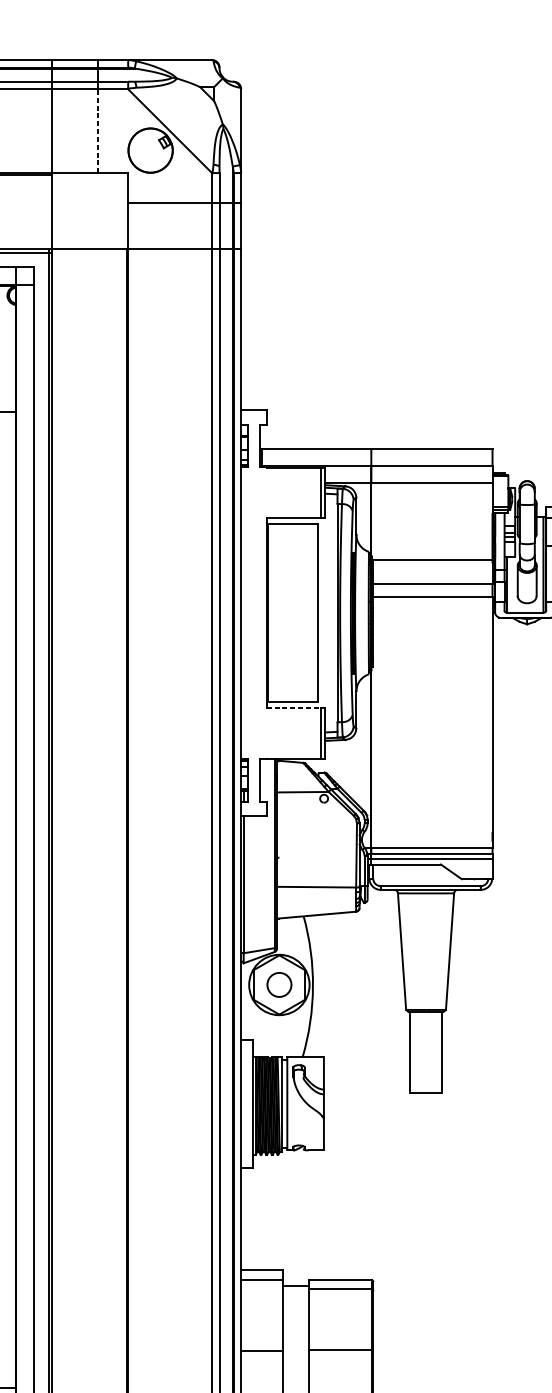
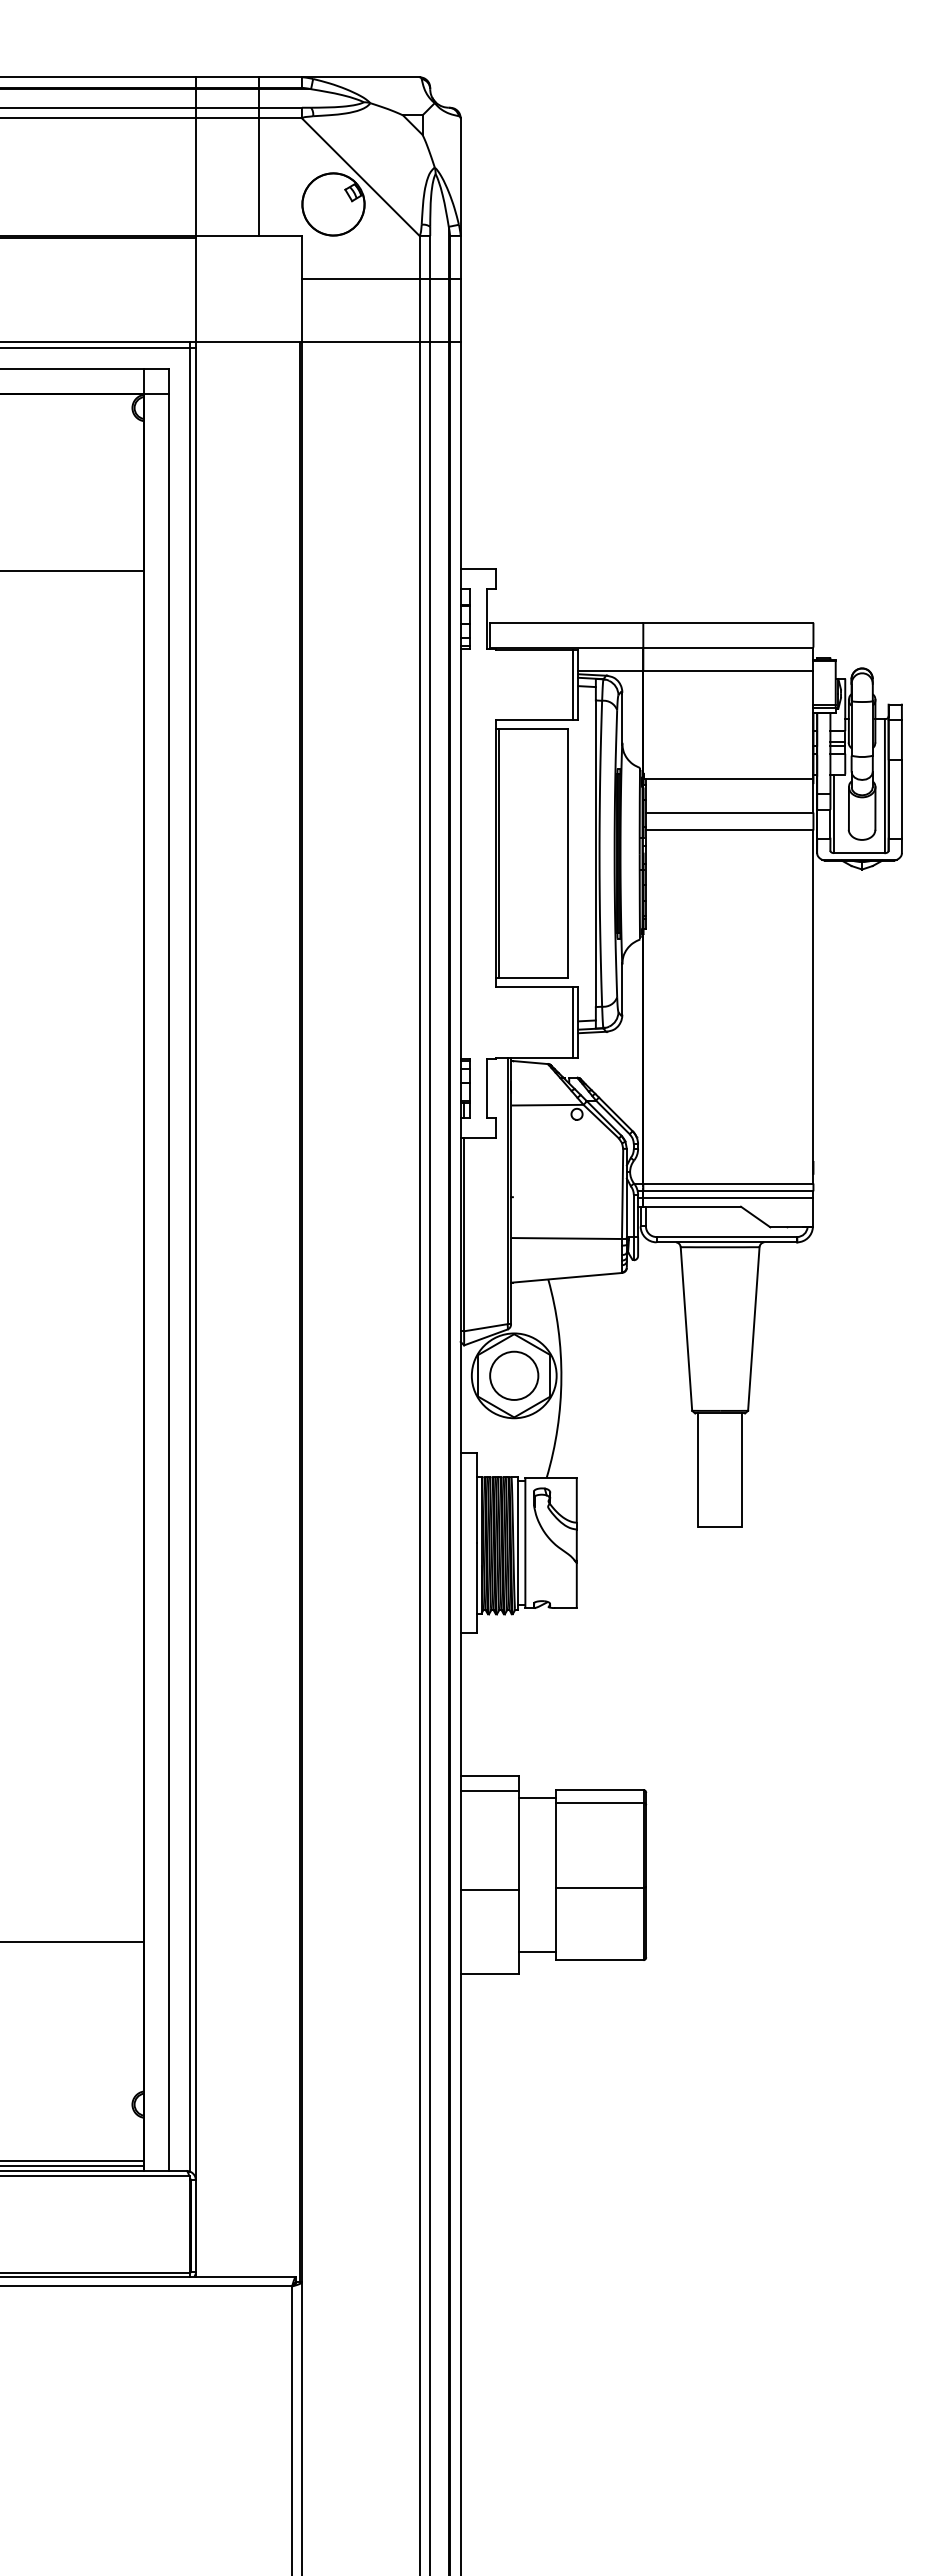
line: (97, 131) -> (259, 177), dashed -> solid
line: (294, 708) -> (535, 987), dashed -> solid
circle: (279, 984) -> (514, 1375), size x1.43

